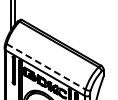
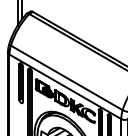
line: (46, 66) -> (67, 77), dashed -> solid

